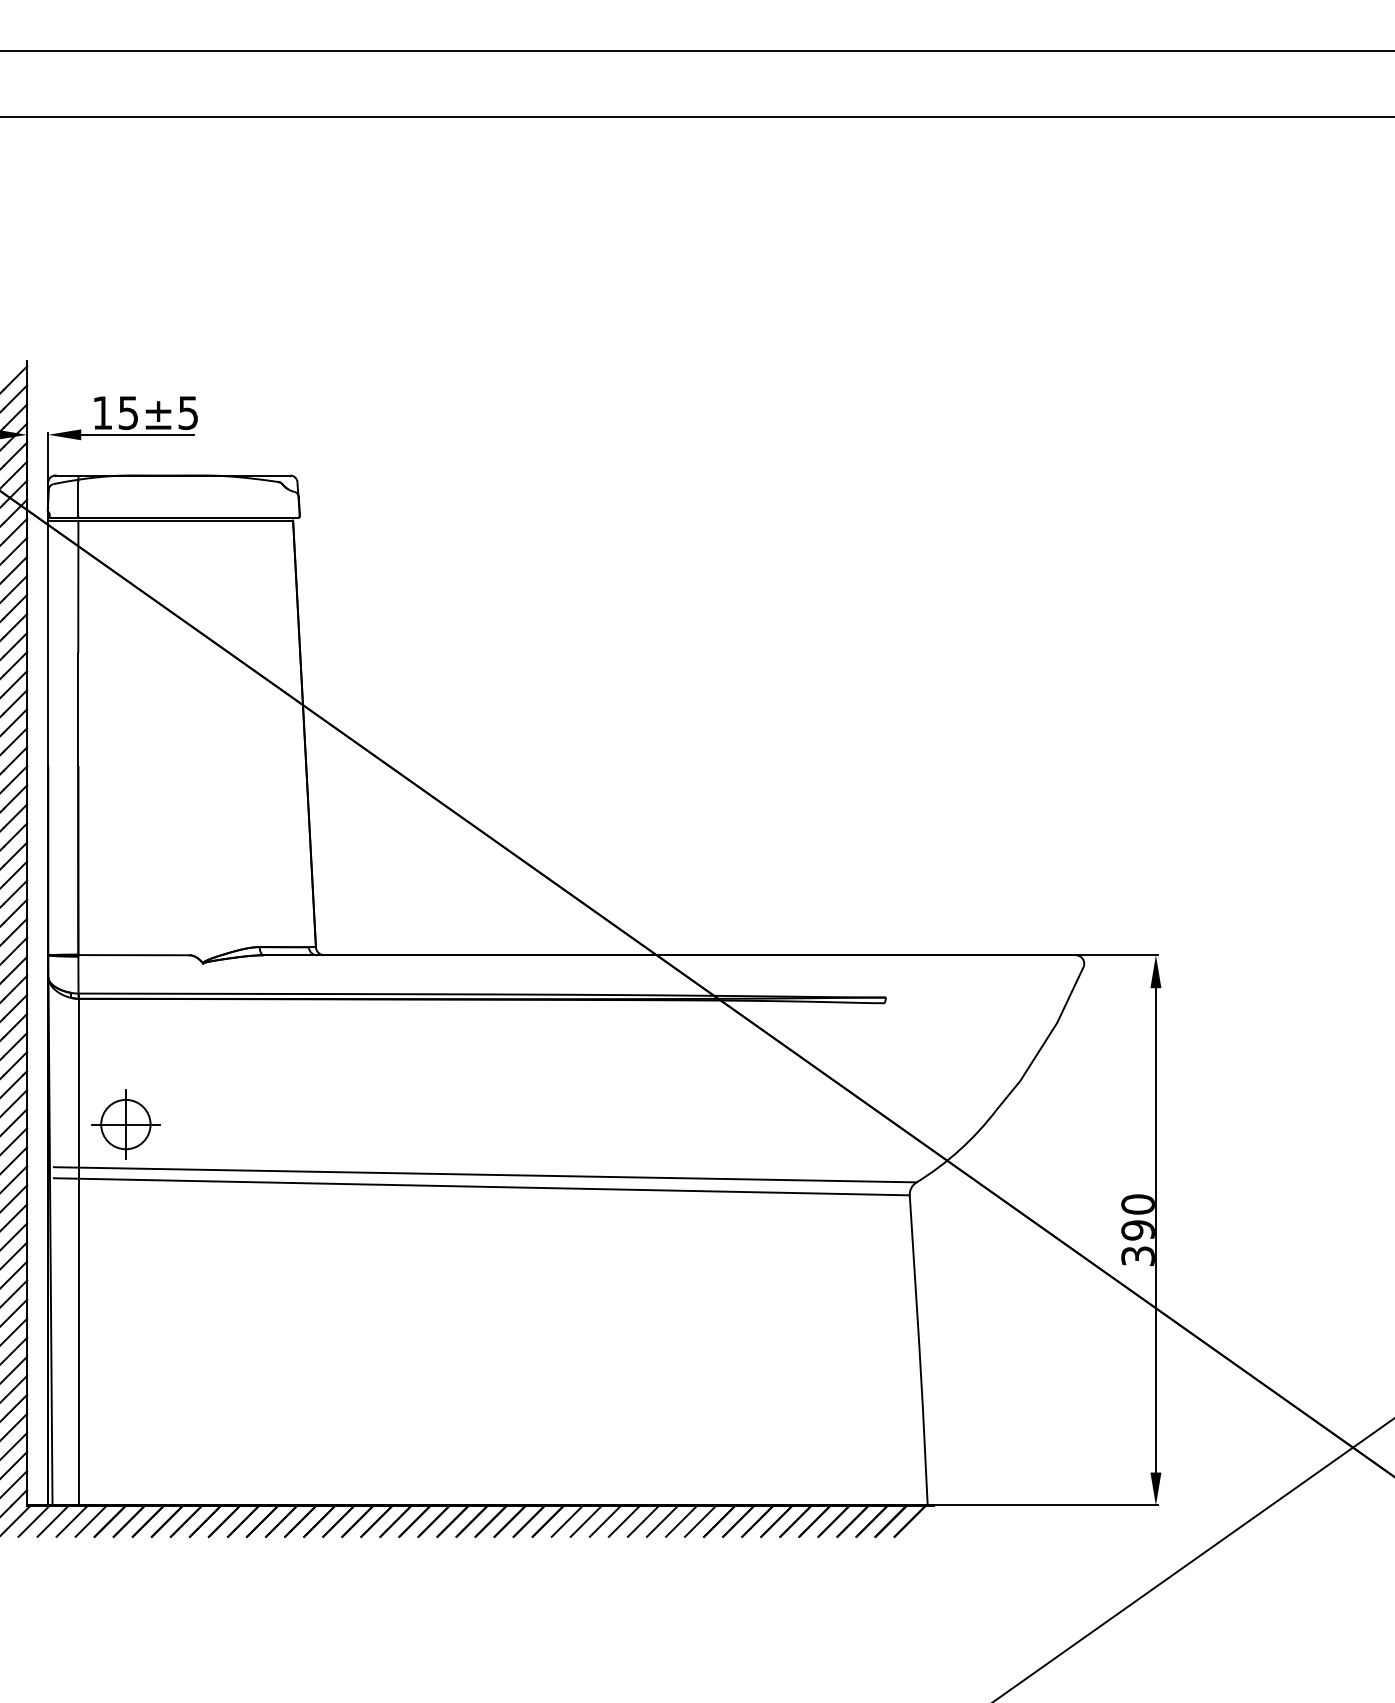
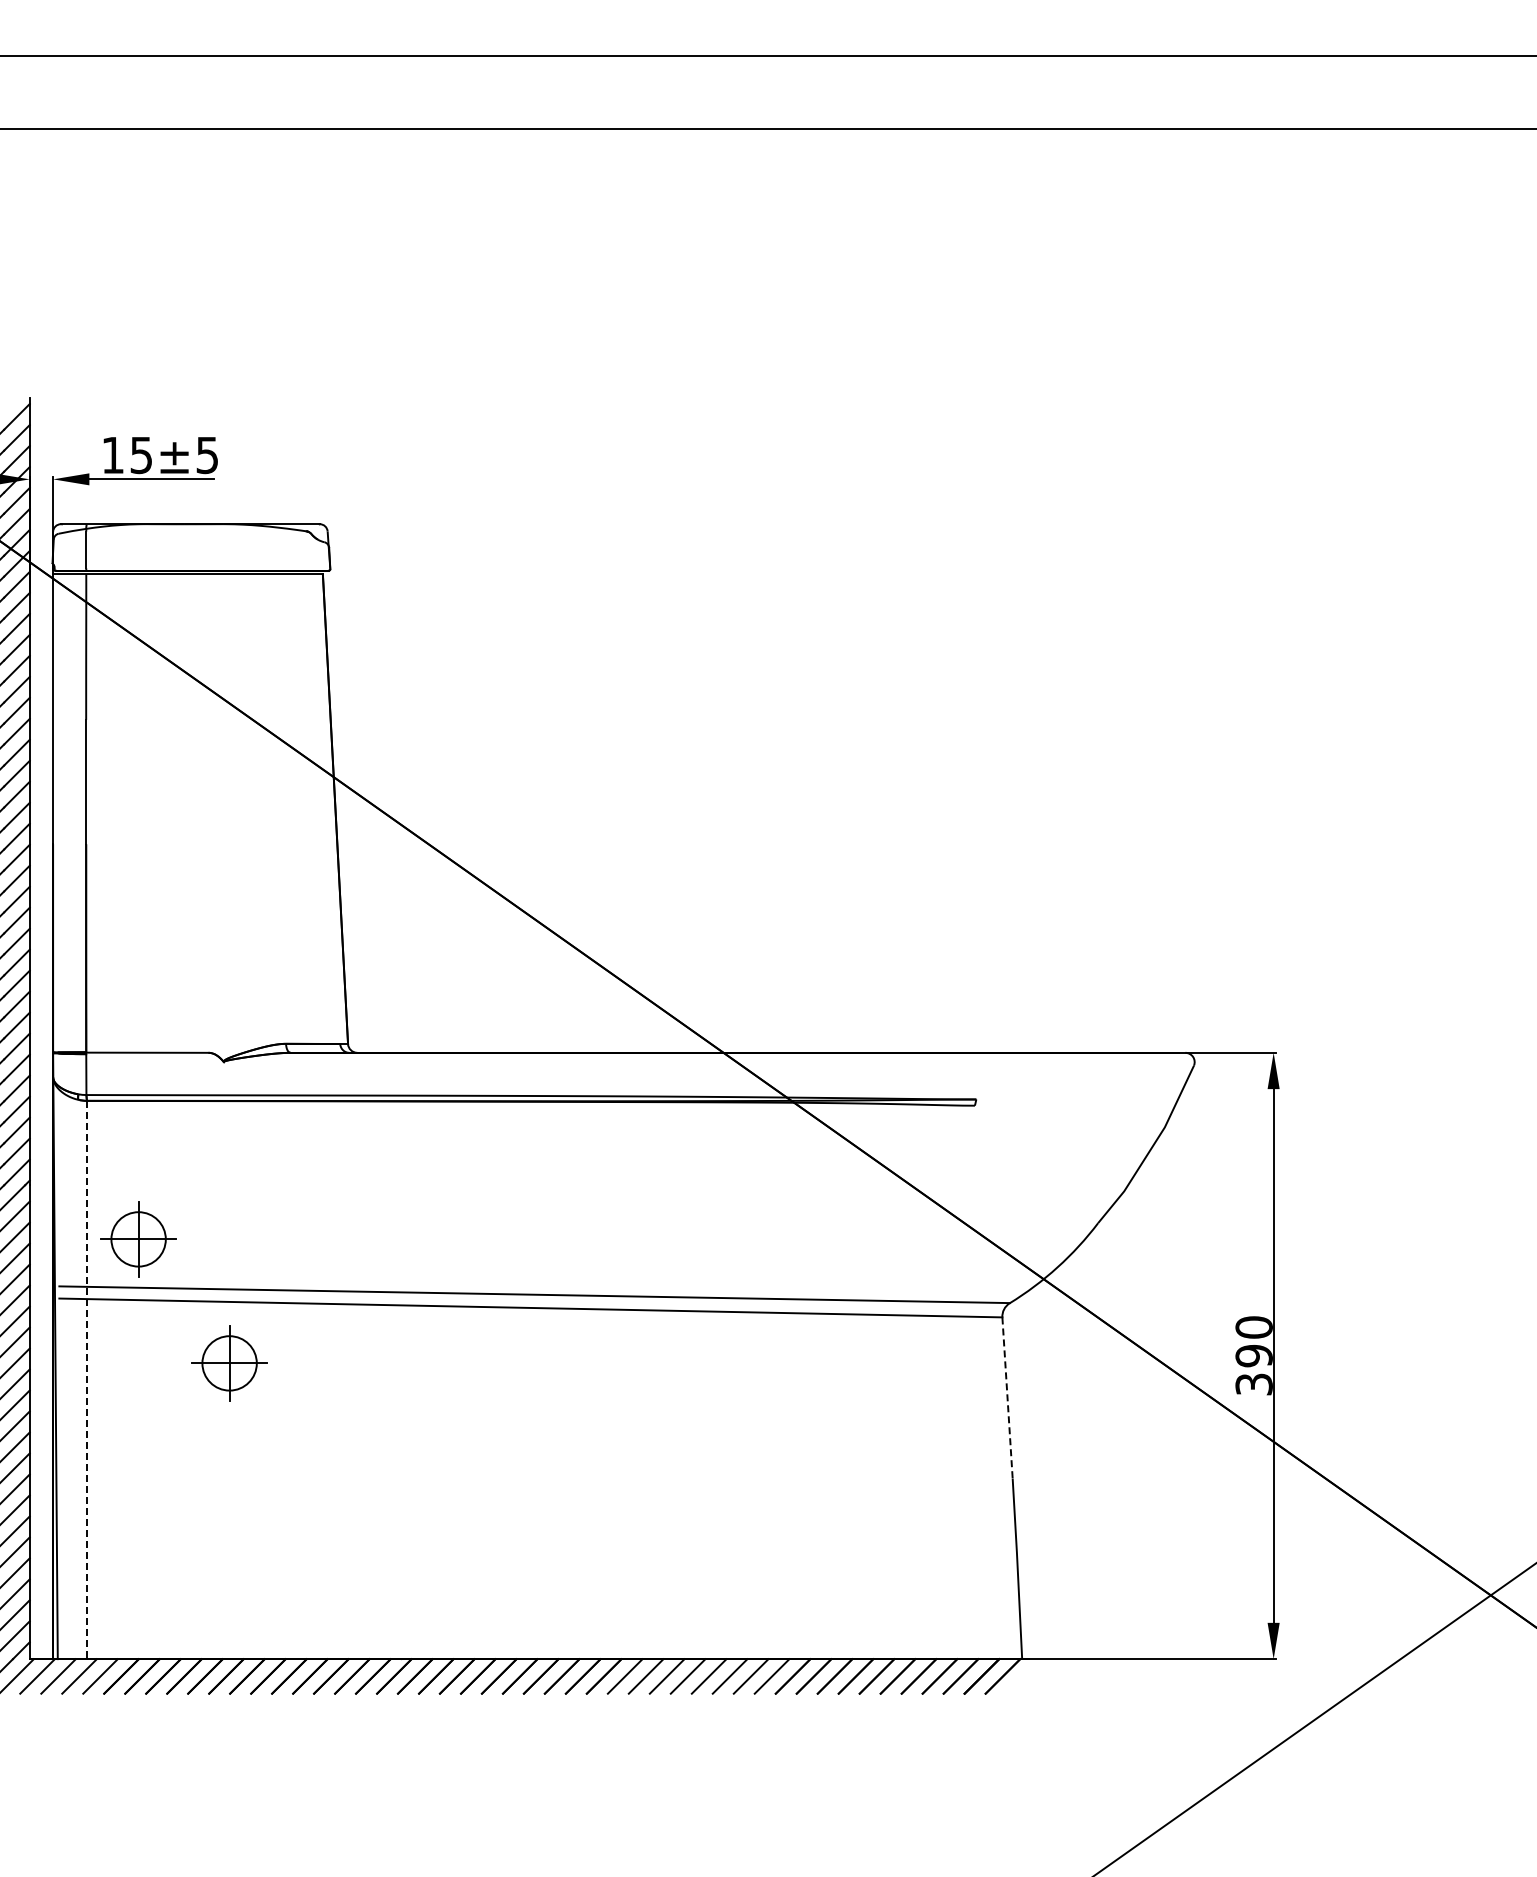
part: (208, 1237) -> (229, 1363), added
line: (79, 1252) -> (87, 1380), solid -> dashed
line: (914, 1268) -> (1007, 1397), solid -> dashed

